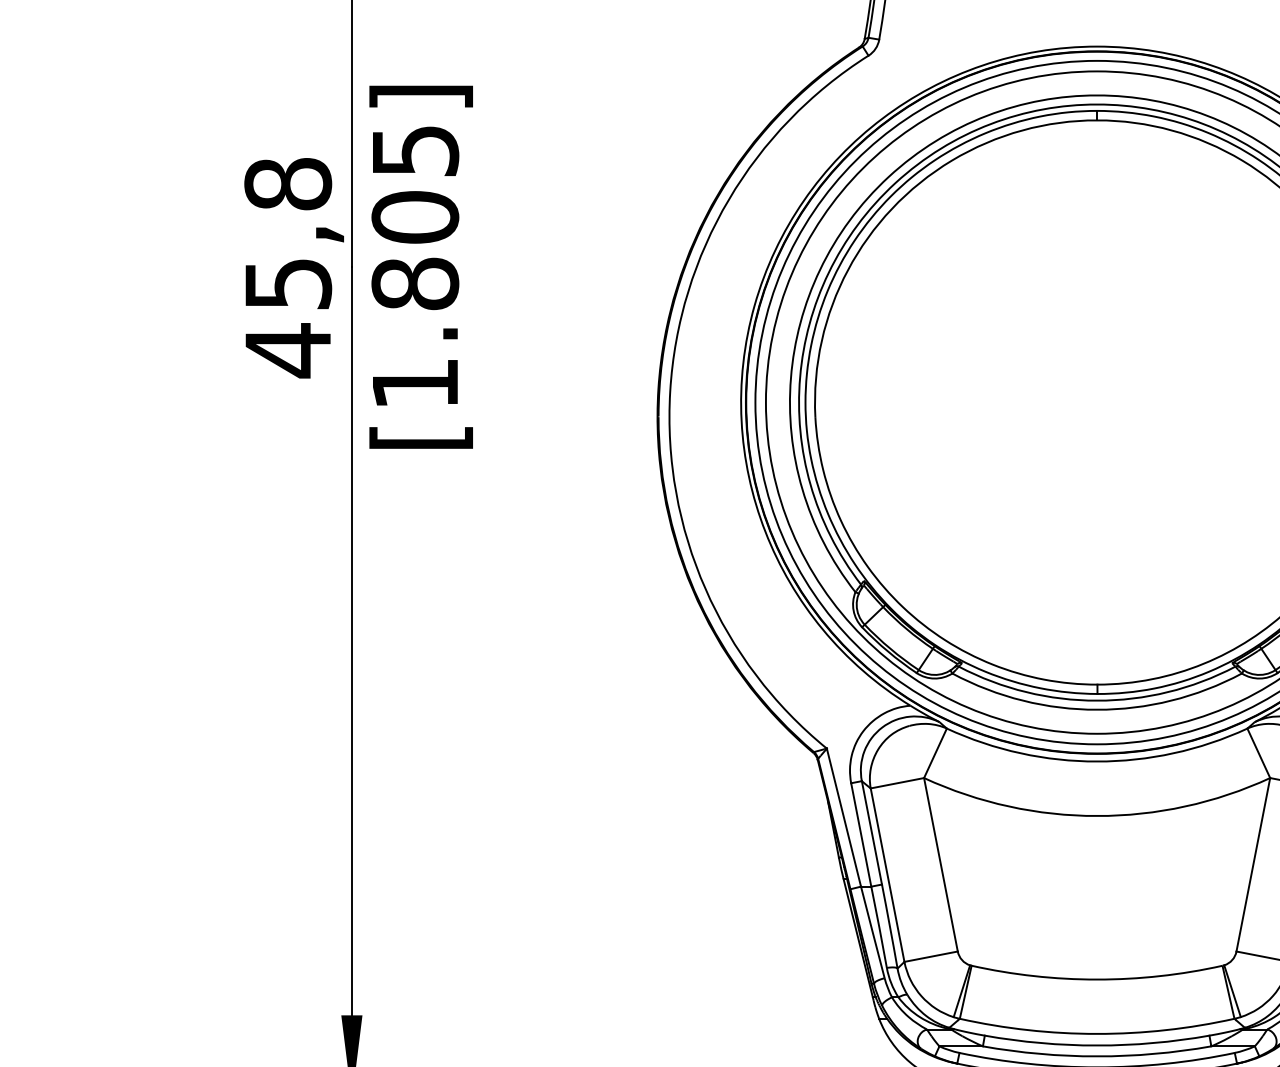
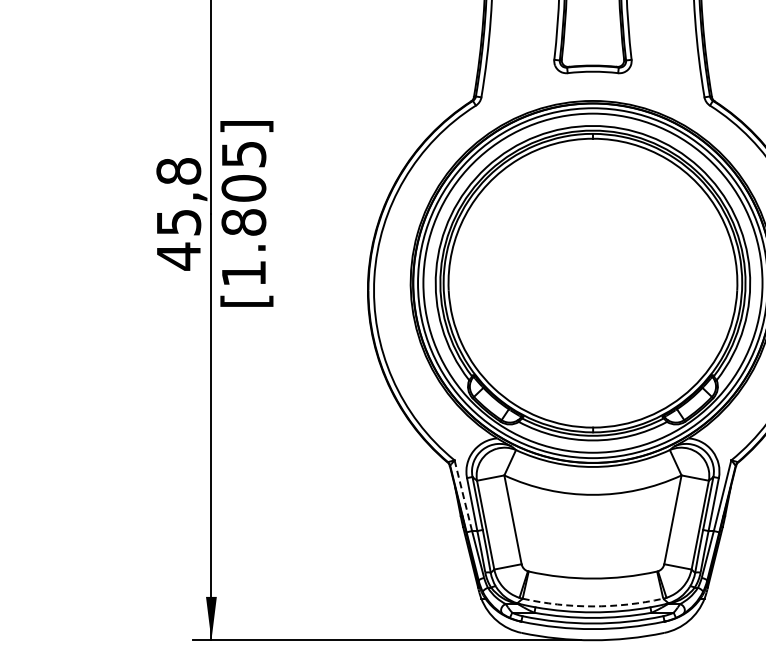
line: (844, 817) -> (463, 495), solid -> dashed
arc: (1096, 1034) -> (592, 606), solid -> dashed

